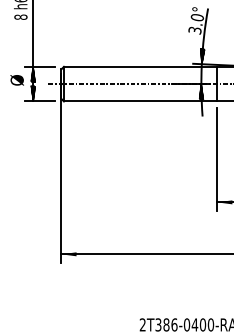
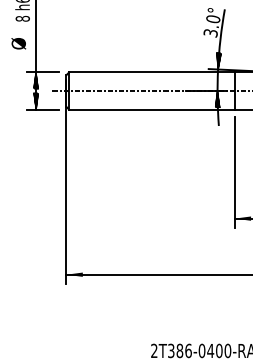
text: (16, 80) -> (18, 43), moved

